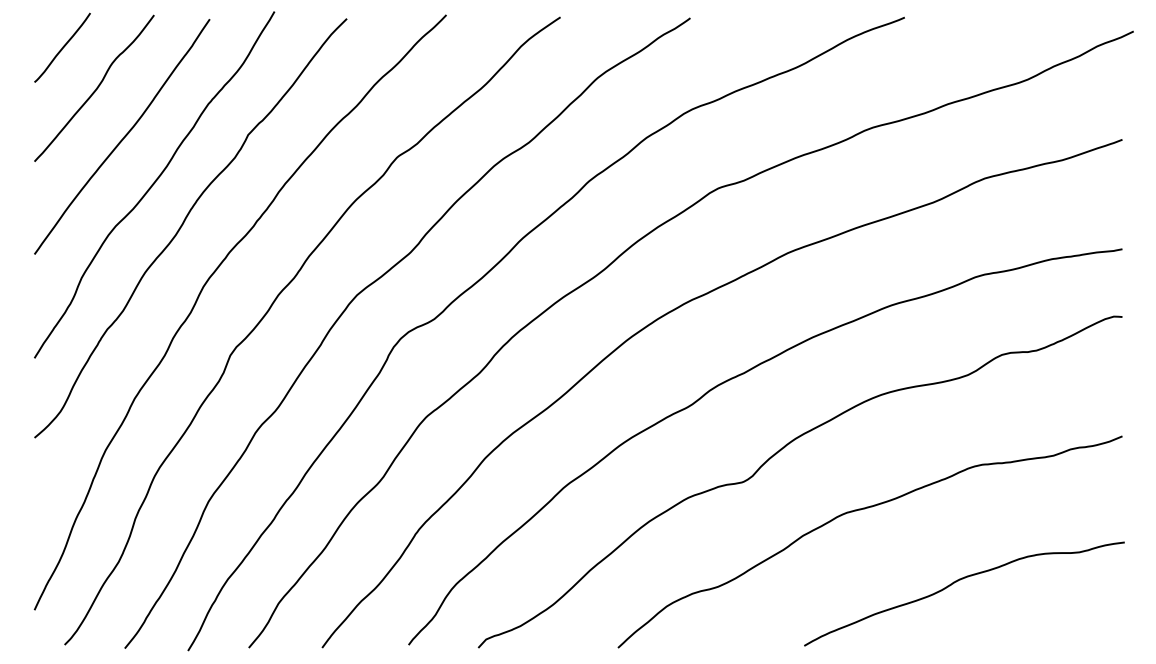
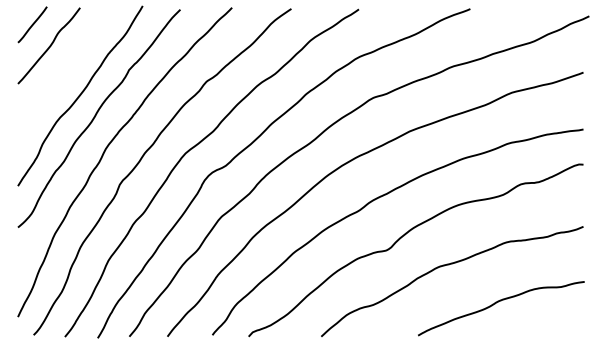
curve: (123, 135) -> (64, 70), removed

